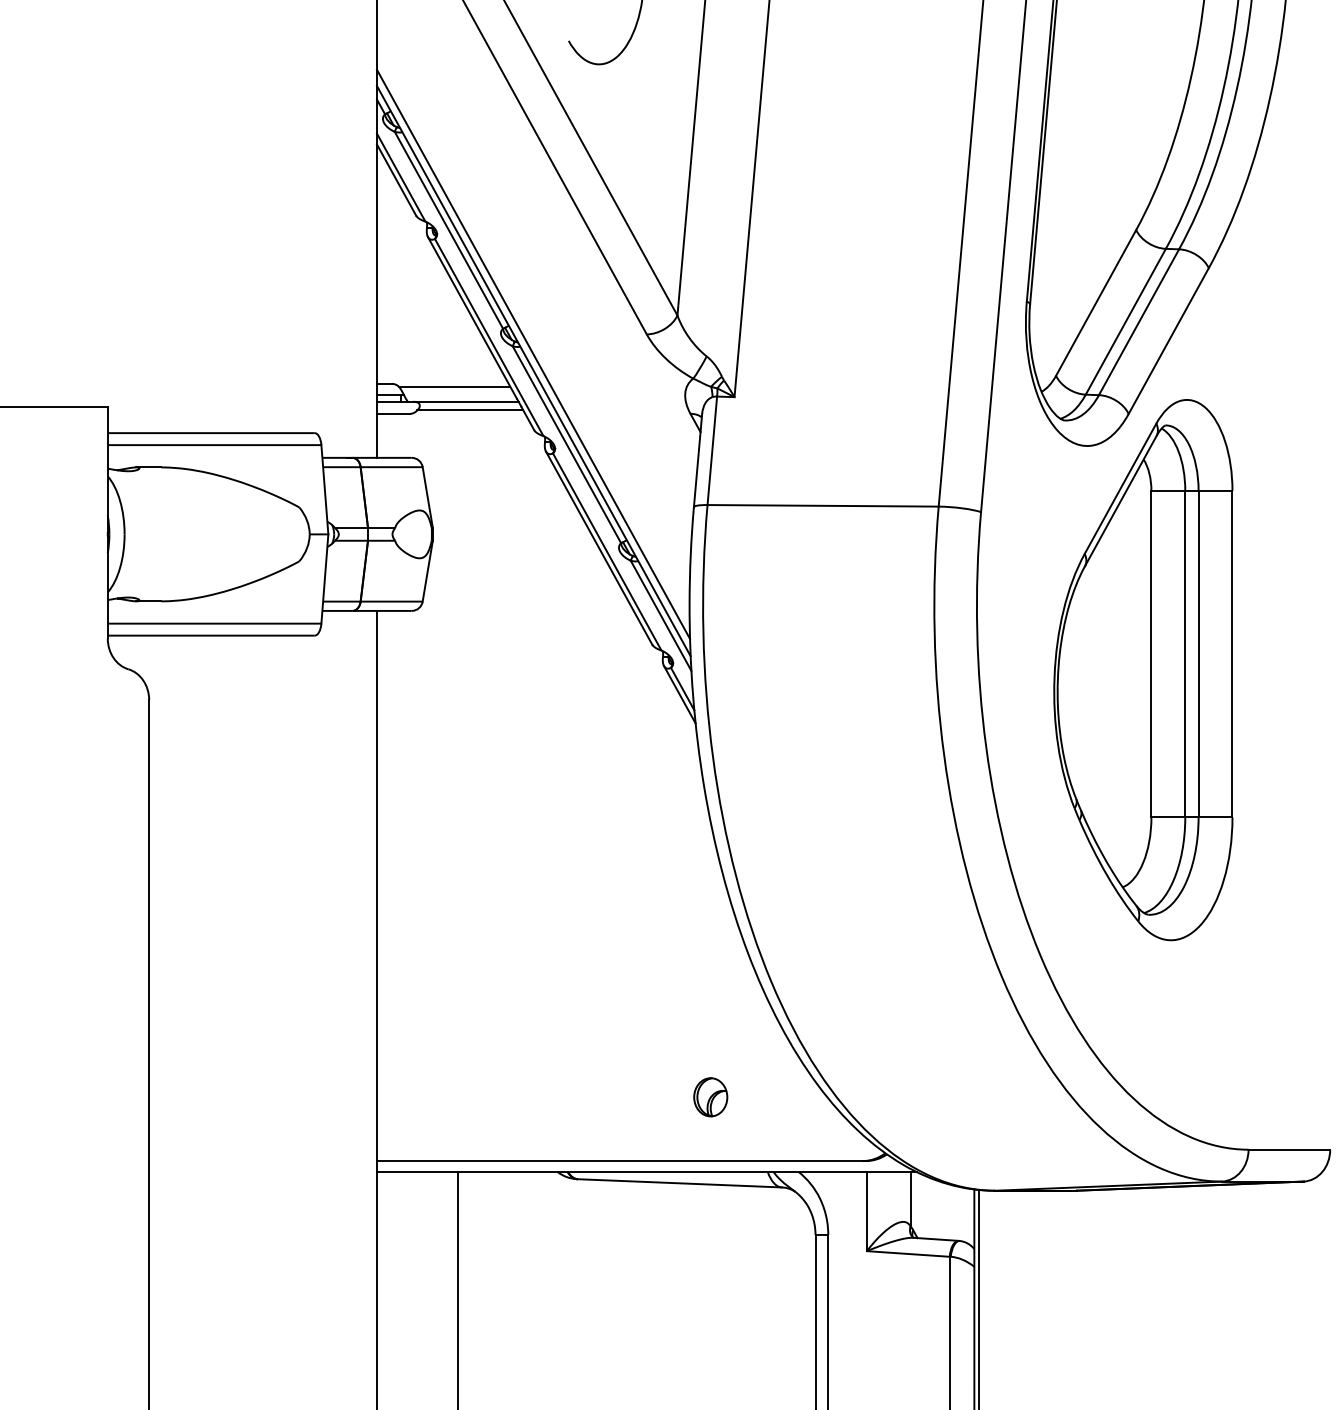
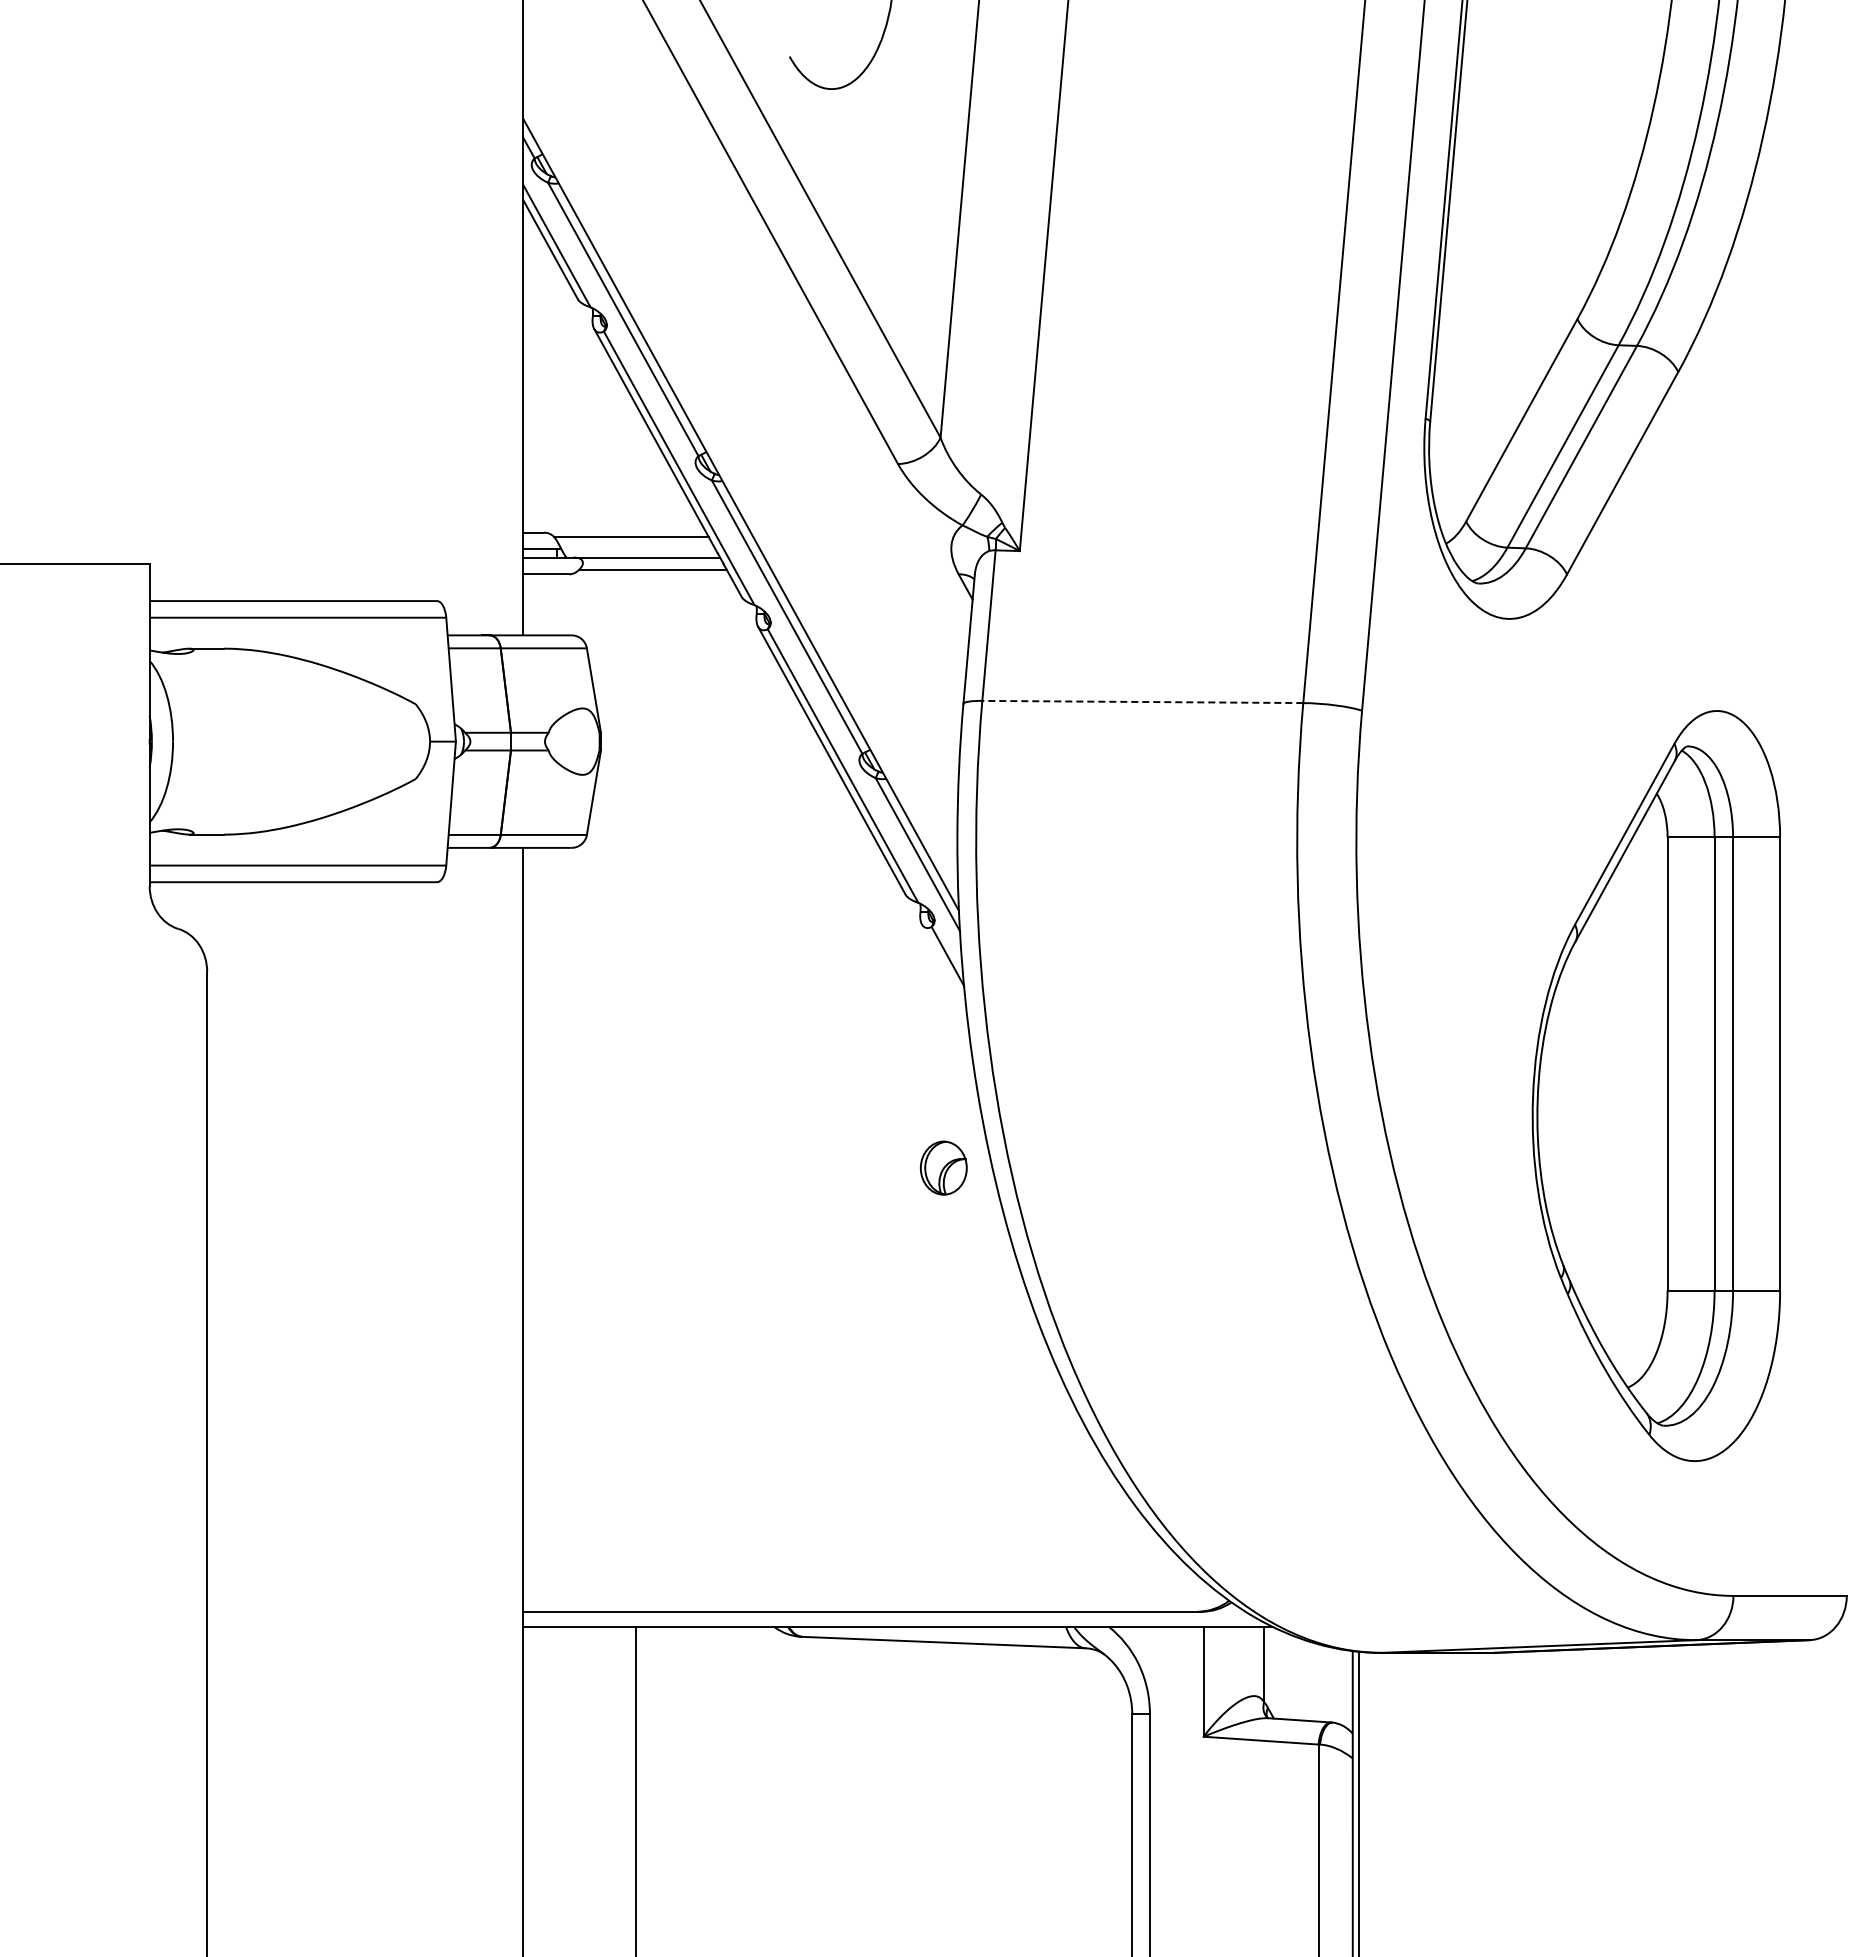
line: (533, 354) -> (740, 491), removed
line: (822, 505) -> (1142, 701), solid -> dashed
part: (1142, 670) -> (1655, 1086), moved
line: (679, 694) -> (943, 964), removed
part: (710, 1096) -> (943, 1167), moved

